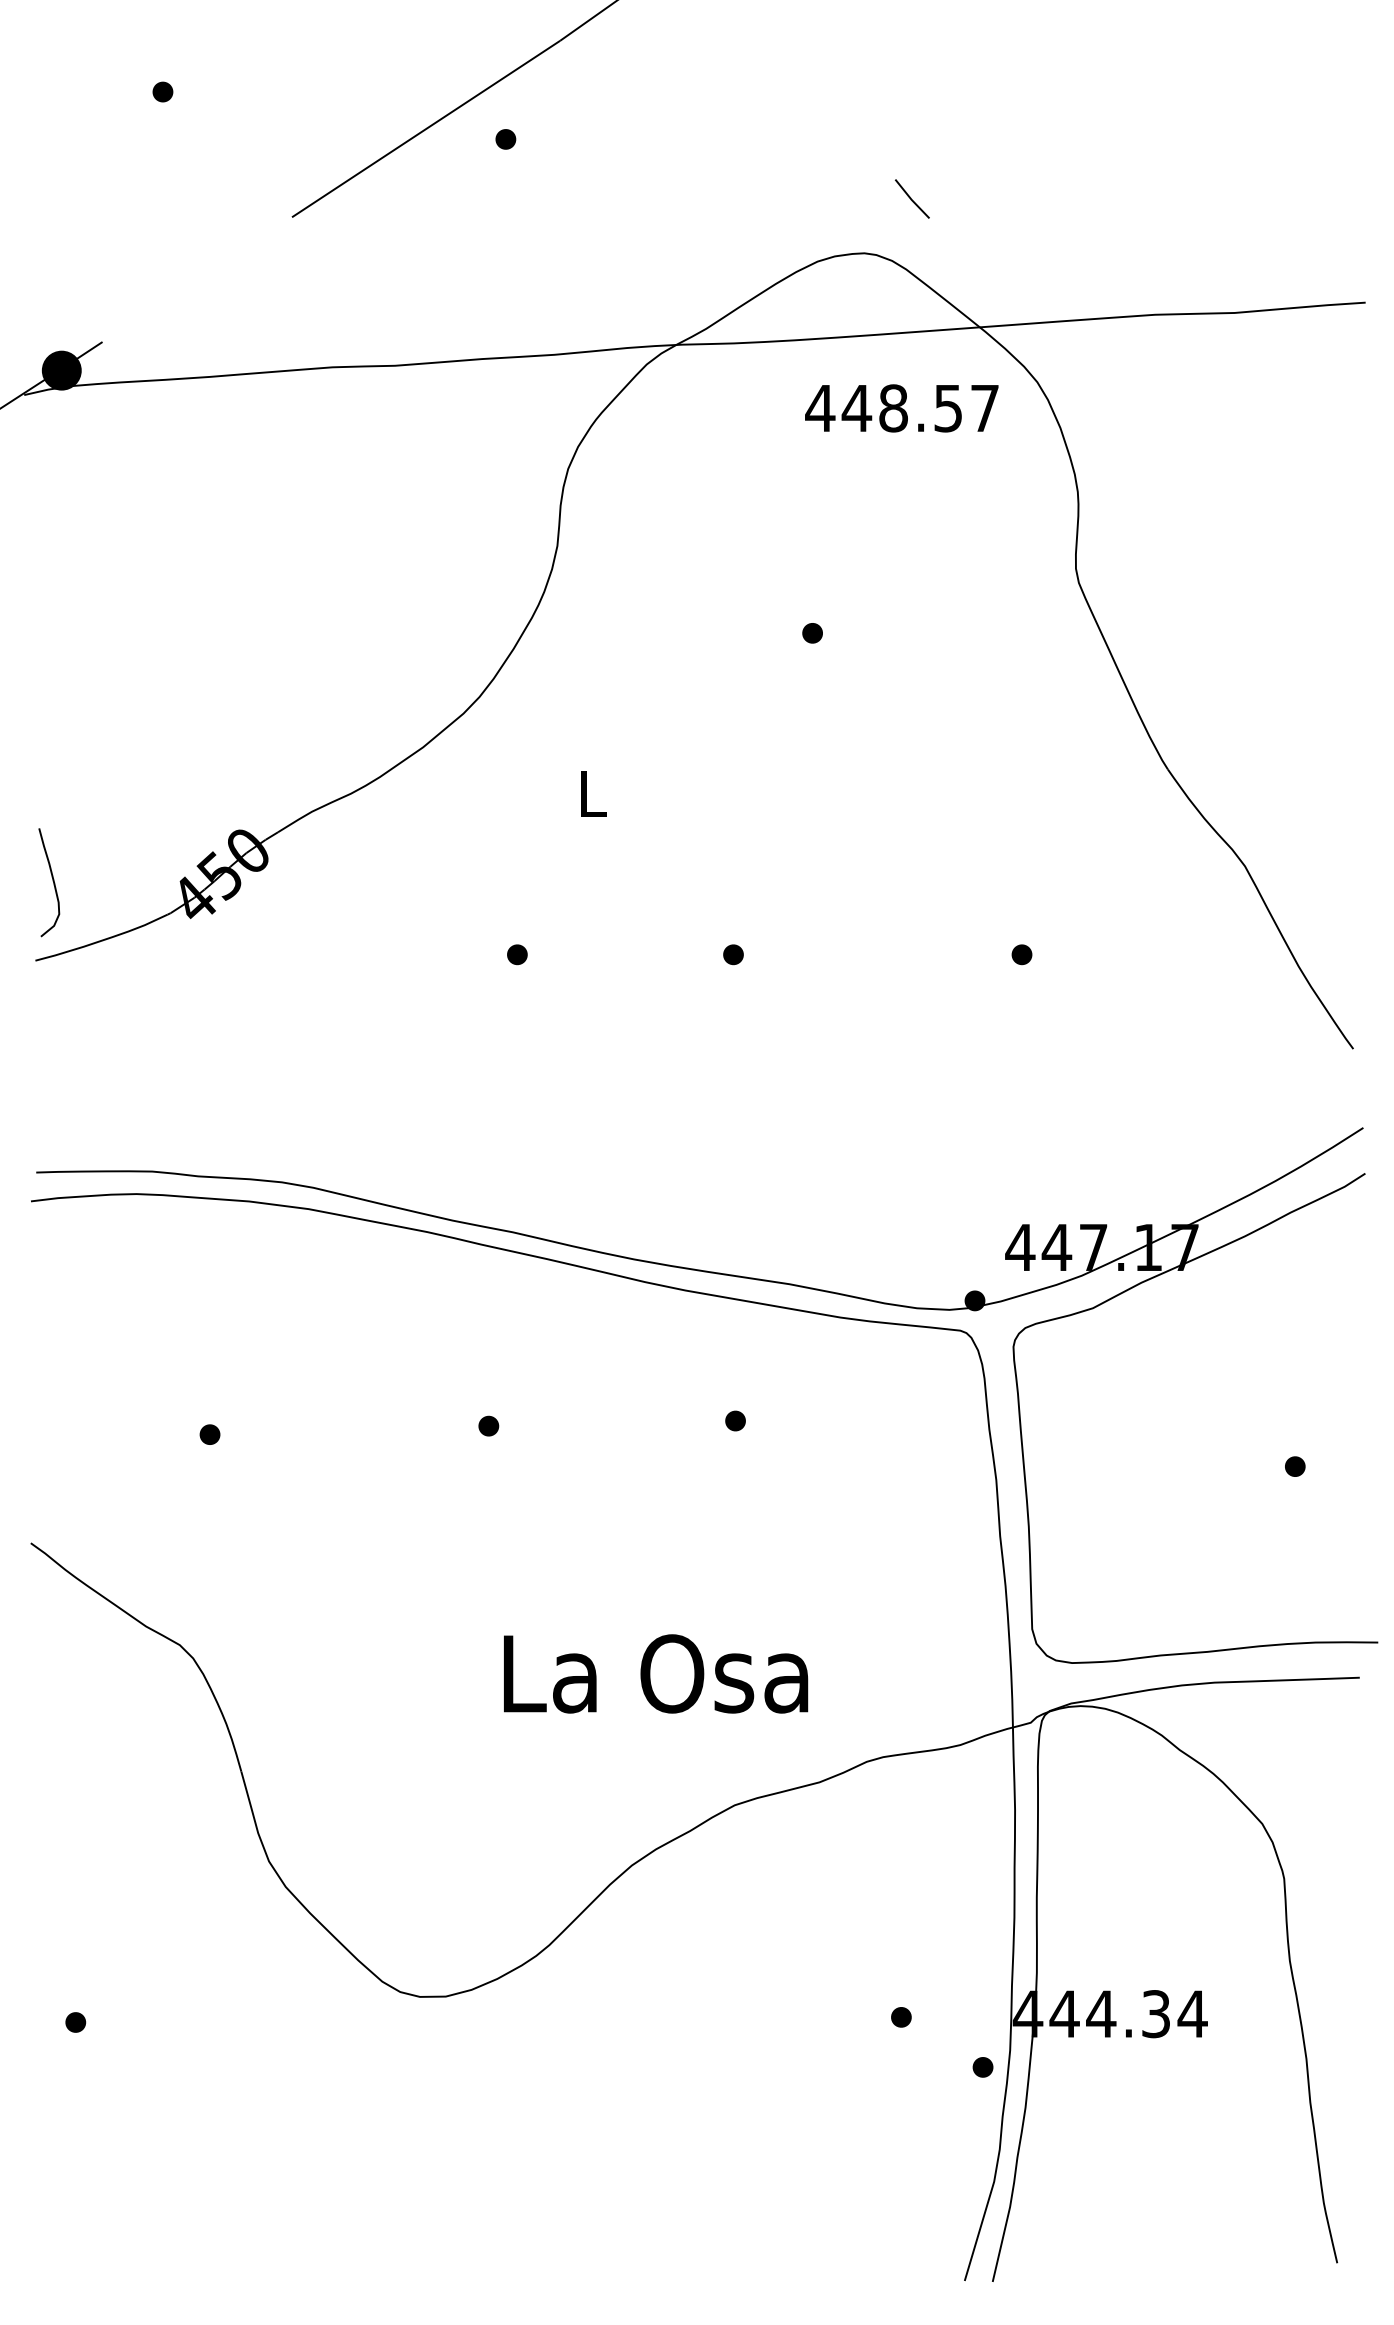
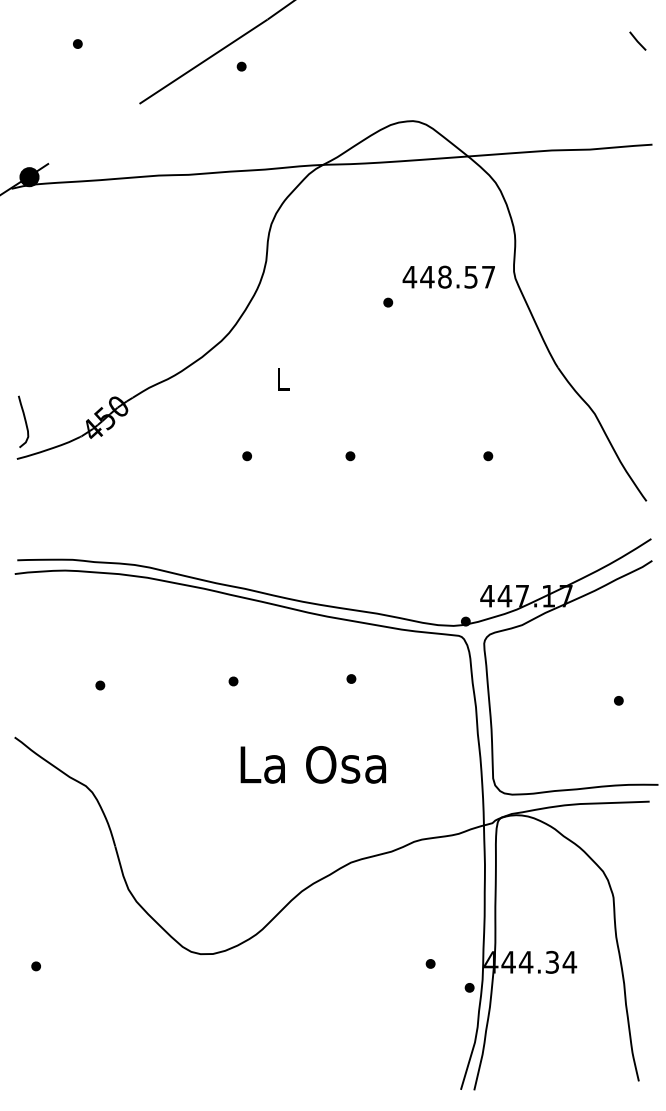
line: (911, 197) -> (637, 40), moved
text: (901, 406) -> (448, 276), moved
text: (654, 1673) -> (312, 764), moved

